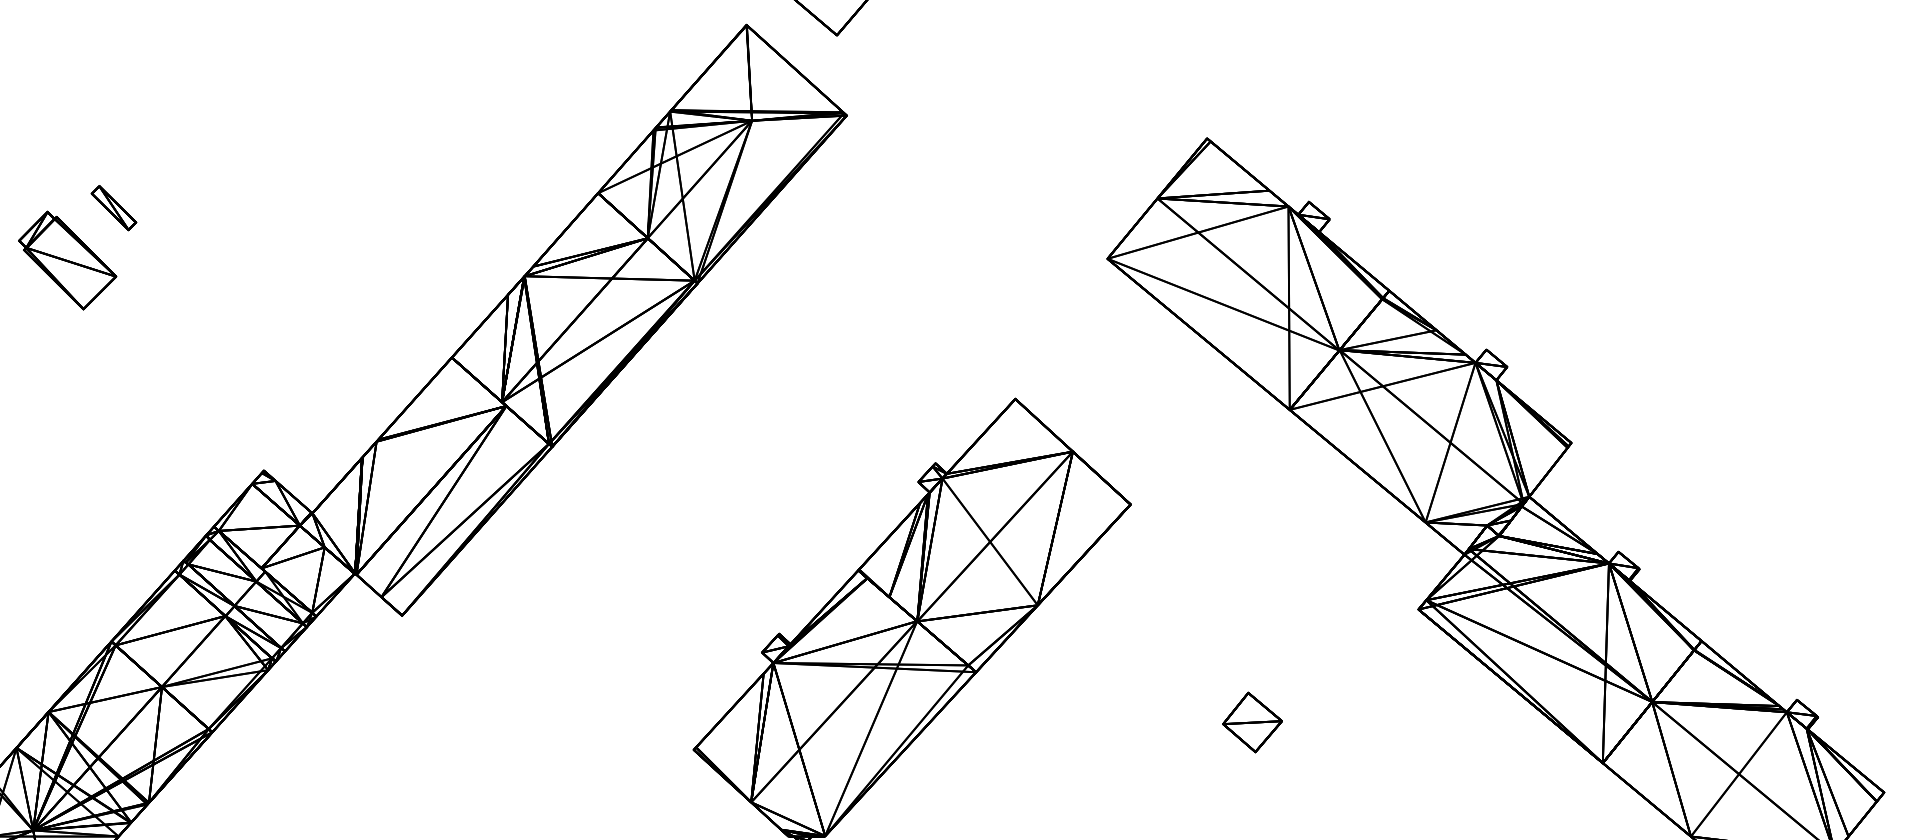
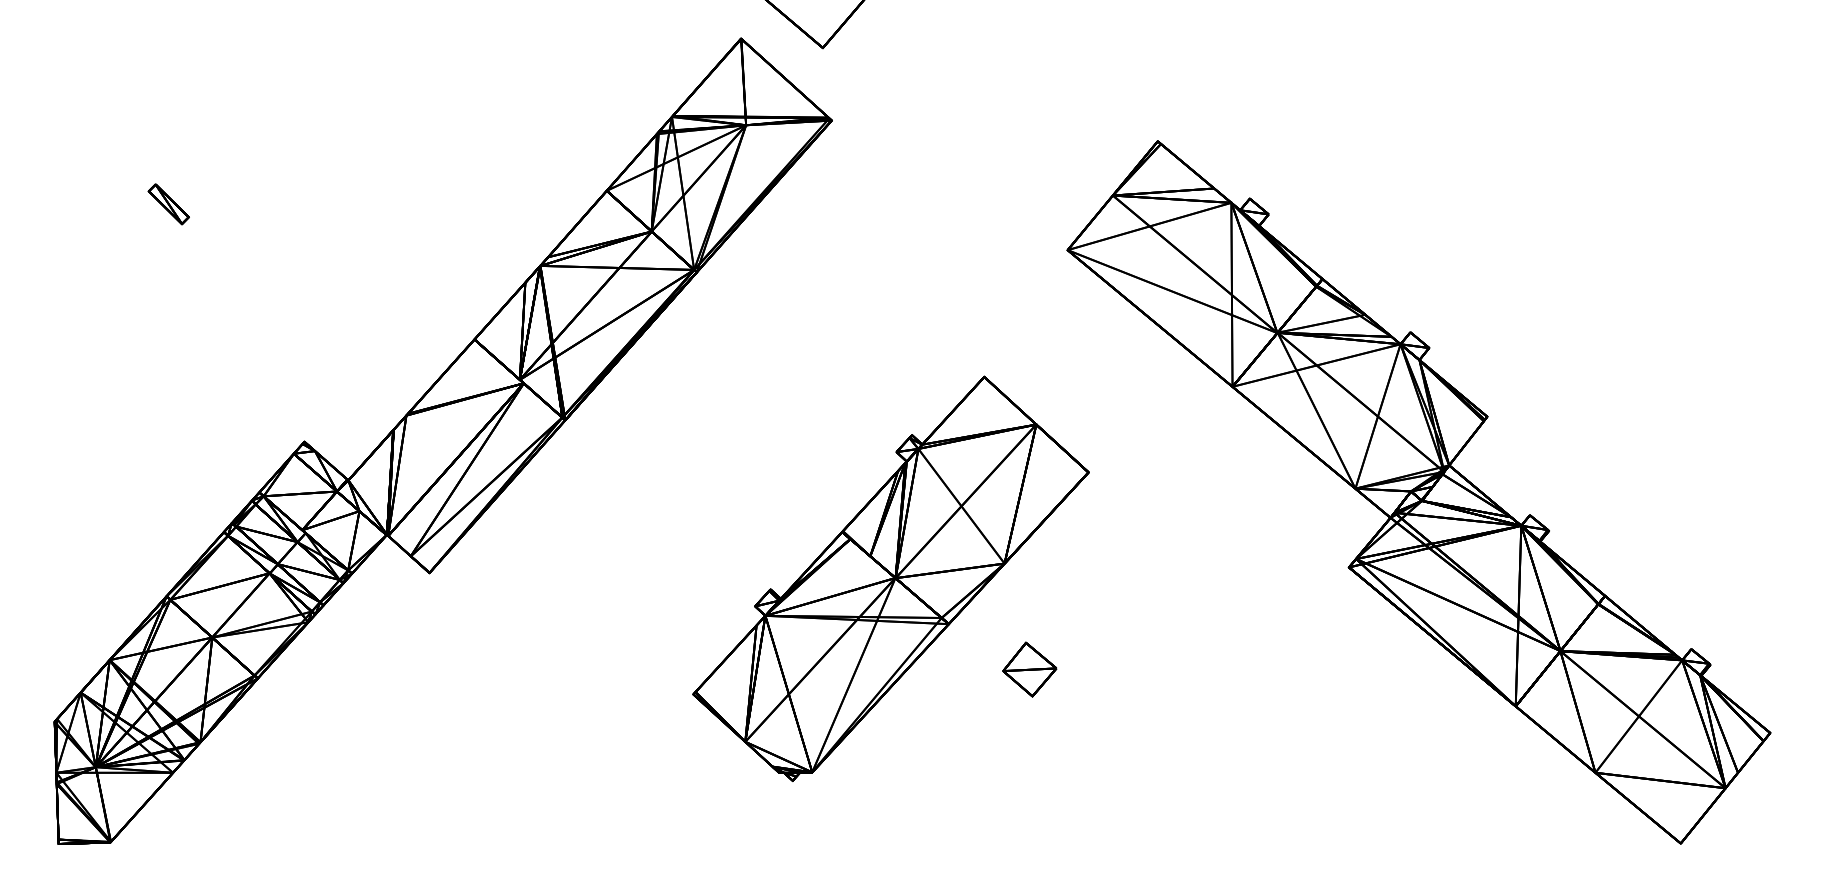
part: (67, 260) -> (126, 251), removed
part: (1252, 722) -> (1029, 669), moved

